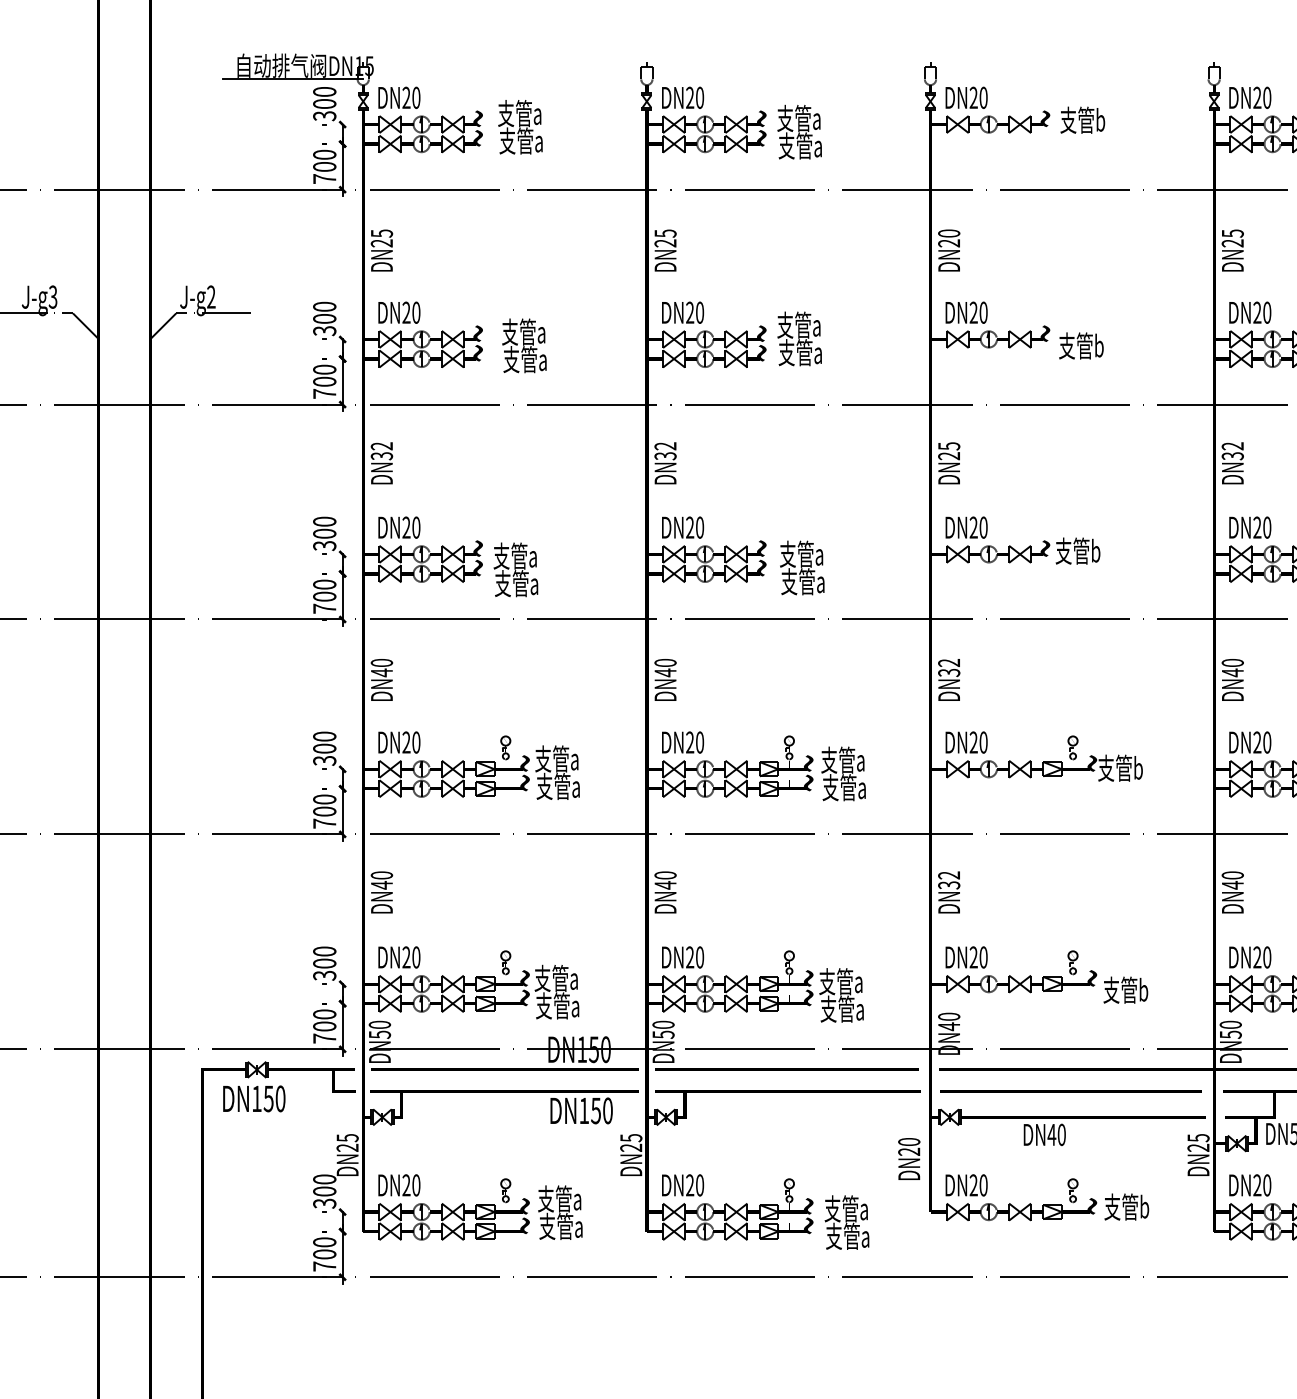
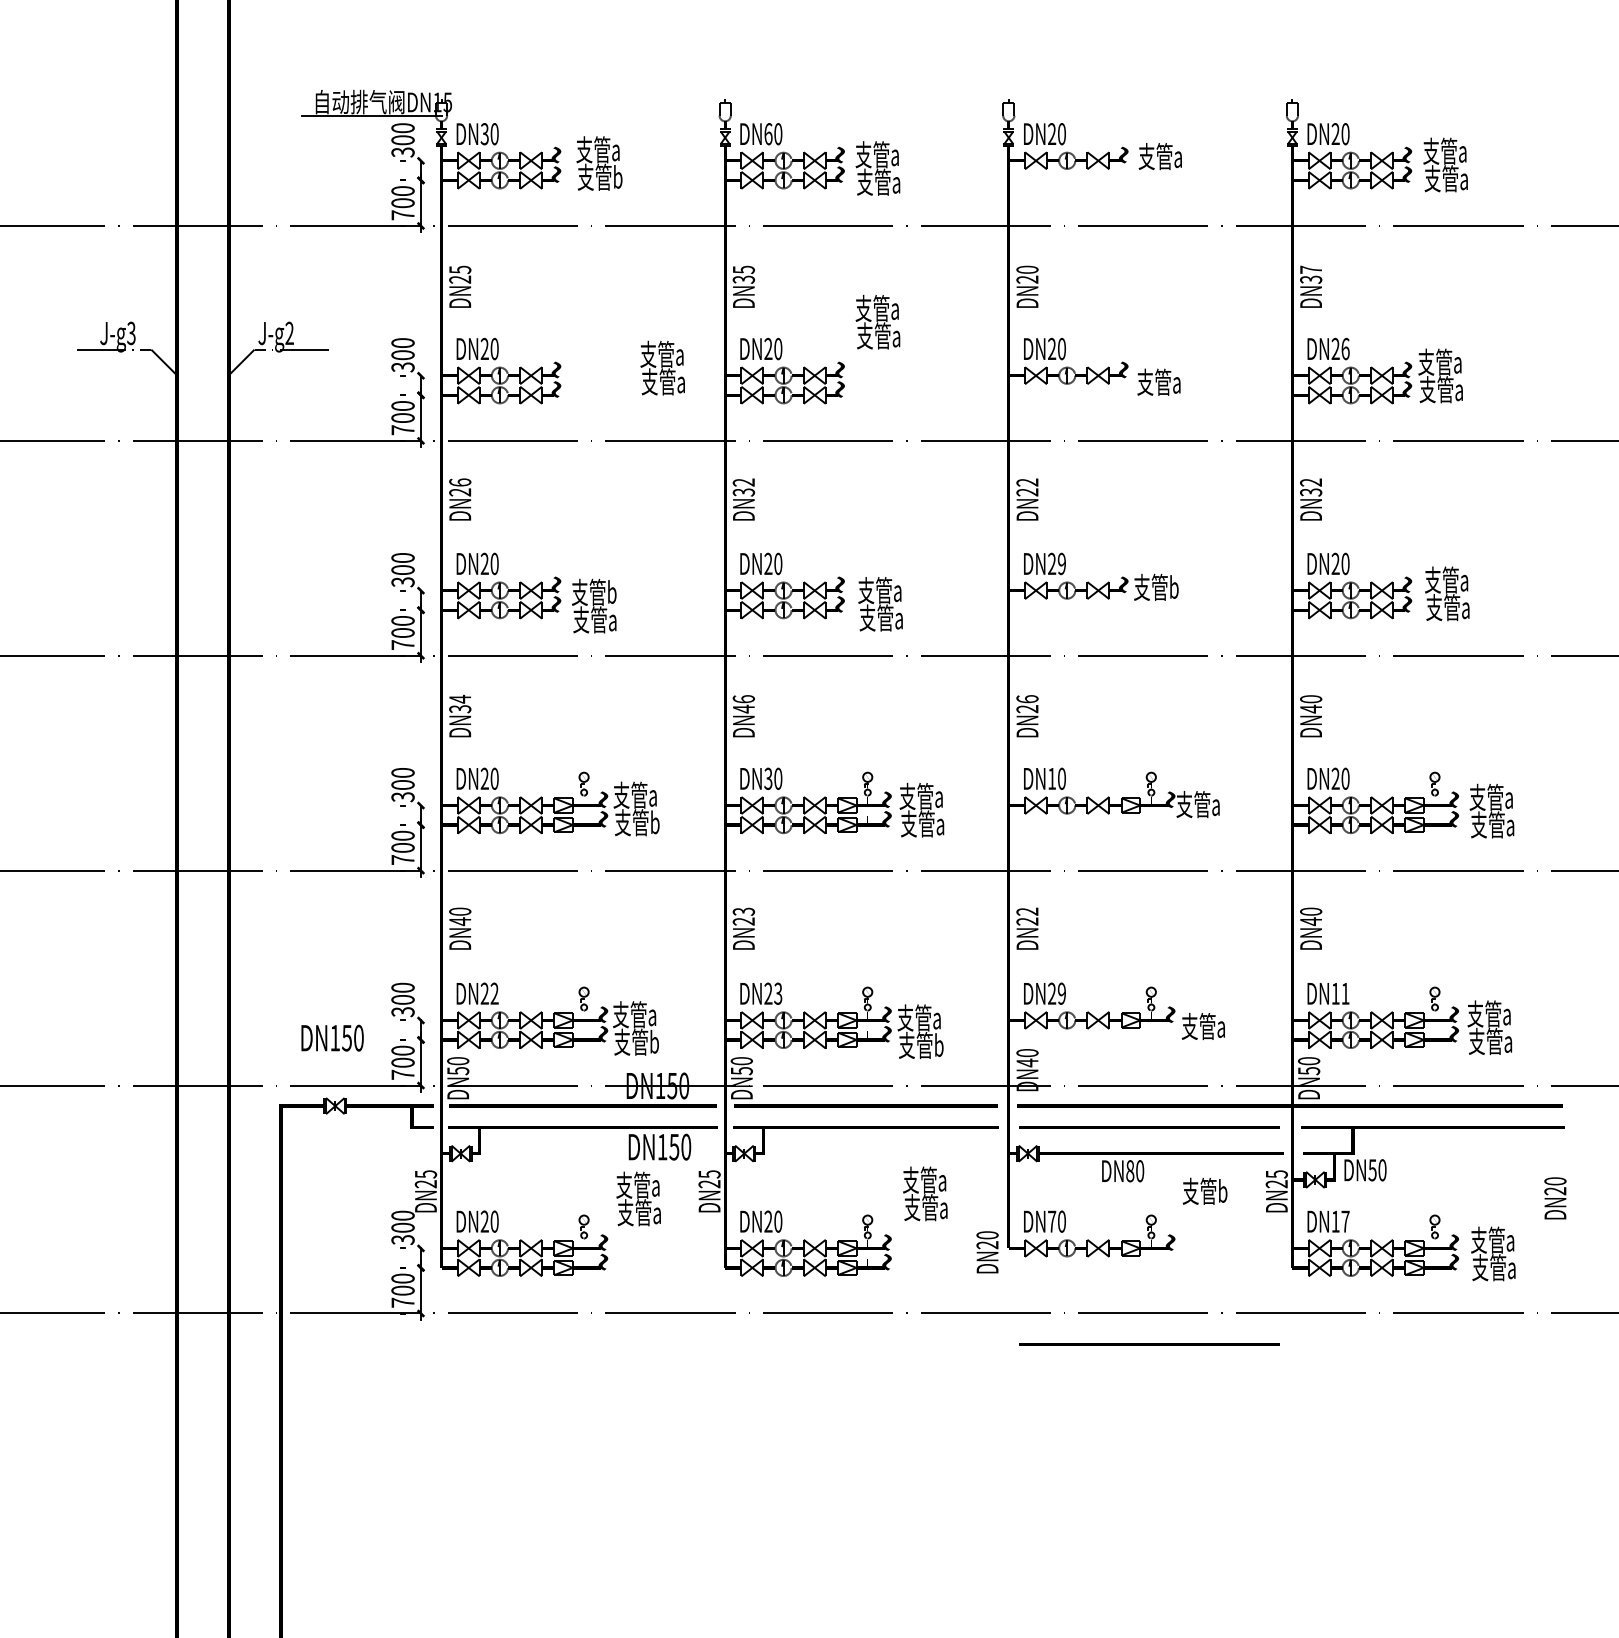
text: (406, 98) -> (484, 134), DN20 -> DN30
text: (690, 98) -> (768, 134), DN20 -> DN60
text: (1100, 120) -> (1178, 156), 支管b -> 支管a
text: (539, 140) -> (617, 176), 支管a -> 支管b
text: (1233, 238) -> (1311, 274), DN25 -> DN37
text: (666, 243) -> (744, 279), DN25 -> DN35
text: (1267, 313) -> (1345, 349), DN20 -> DN26
text: (799, 338) -> (877, 321), moved
text: (524, 345) -> (662, 367), moved
text: (1099, 345) -> (1177, 381), 支管b -> 支管a
text: (949, 446) -> (1027, 482), DN25 -> DN22
text: (382, 451) -> (460, 487), DN32 -> DN26
text: (983, 528) -> (1061, 564), DN20 -> DN29
text: (533, 555) -> (611, 591), 支管a -> 支管b
text: (665, 663) -> (743, 699), DN40 -> DN46
text: (382, 667) -> (460, 703), DN40 -> DN34
text: (949, 668) -> (1027, 704), DN32 -> DN26
text: (690, 742) -> (768, 778), DN20 -> DN30
text: (974, 742) -> (1052, 778), DN20 -> DN10
text: (1138, 768) -> (1216, 804), 支管b -> 支管a
text: (576, 786) -> (654, 822), 支管a -> 支管b
text: (665, 880) -> (743, 916), DN40 -> DN23
text: (949, 885) -> (1027, 921), DN32 -> DN22
text: (416, 957) -> (494, 993), DN20 -> DN22
text: (700, 957) -> (778, 993), DN20 -> DN23
text: (983, 957) -> (1061, 993), DN20 -> DN29
text: (1262, 957) -> (1340, 993), DN20 -> DN11
text: (1143, 989) -> (1221, 1025), 支管b -> 支管a
text: (576, 1005) -> (654, 1041), 支管a -> 支管b
text: (860, 1008) -> (938, 1044), 支管a -> 支管b
text: (254, 1098) -> (332, 1037), moved
text: (1051, 1135) -> (1129, 1171), DN40 -> DN80
text: (909, 1159) -> (987, 1252), moved
text: (974, 1185) -> (1052, 1221), DN20 -> DN70
text: (1262, 1185) -> (1340, 1221), DN20 -> DN17
text: (1126, 1206) -> (1204, 1190), moved
text: (560, 1212) -> (638, 1198), moved
text: (847, 1222) -> (925, 1193), moved
line: (1071, 1308) -> (1149, 1344), added

